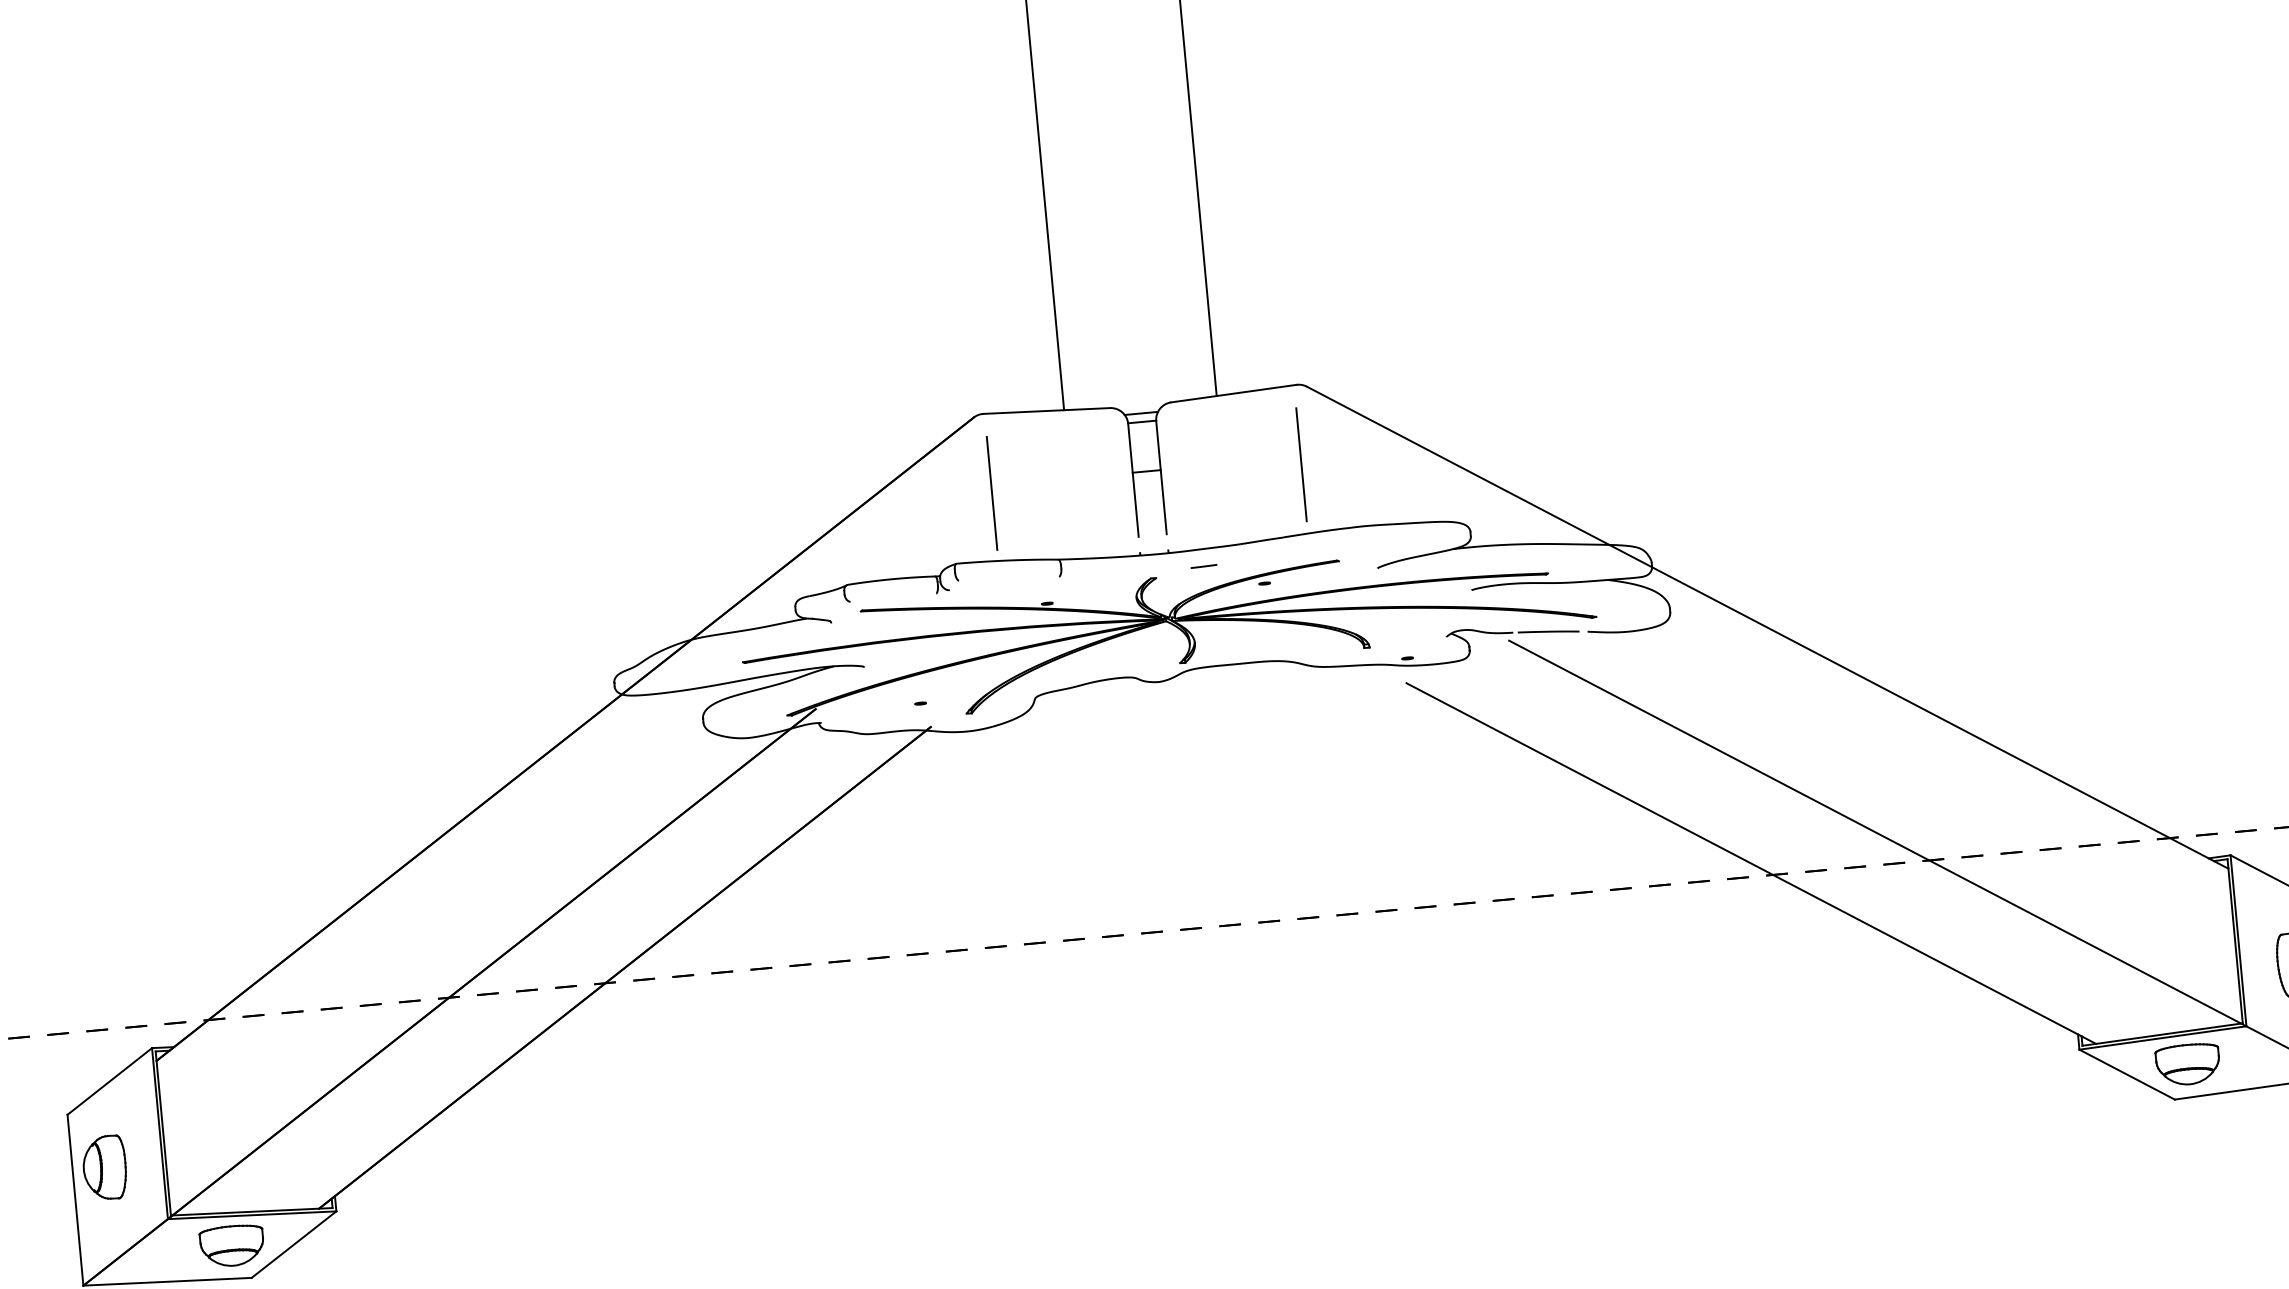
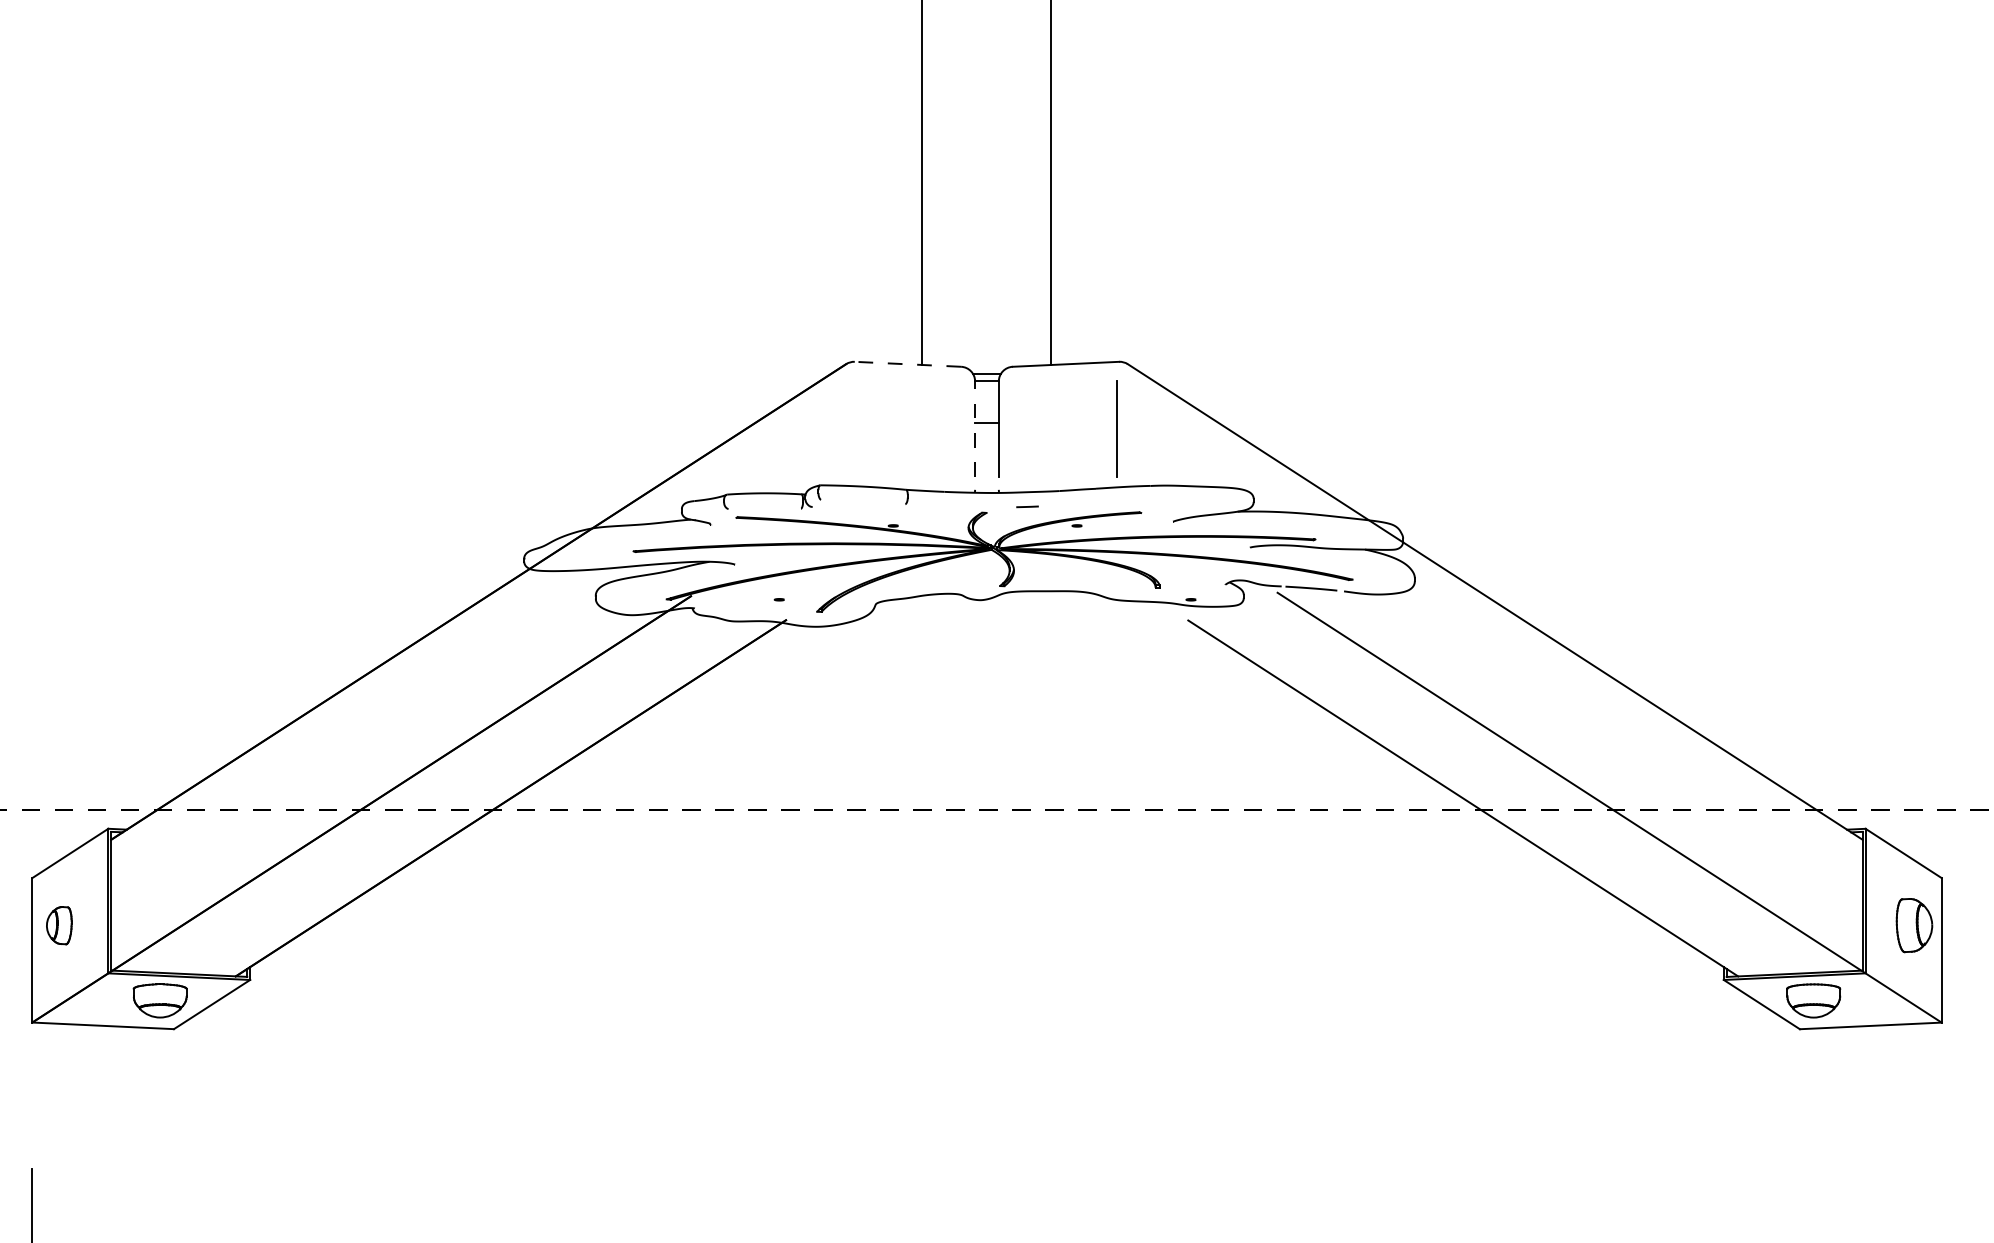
line: (1046, 411) -> (907, 364), solid -> dashed
line: (1133, 480) -> (975, 429), solid -> dashed
line: (991, 492) -> (855, 428), removed
part: (103, 1167) -> (58, 925), size x0.7

